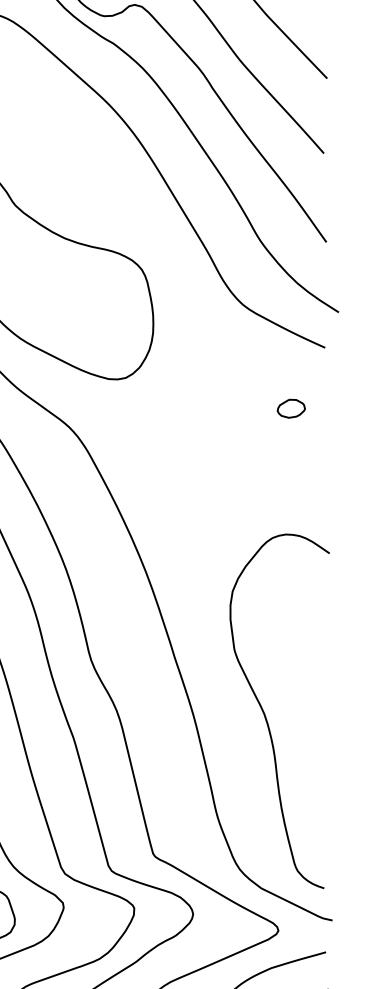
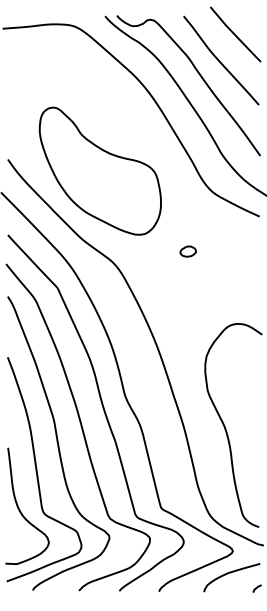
part: (290, 408) -> (187, 251), moved

